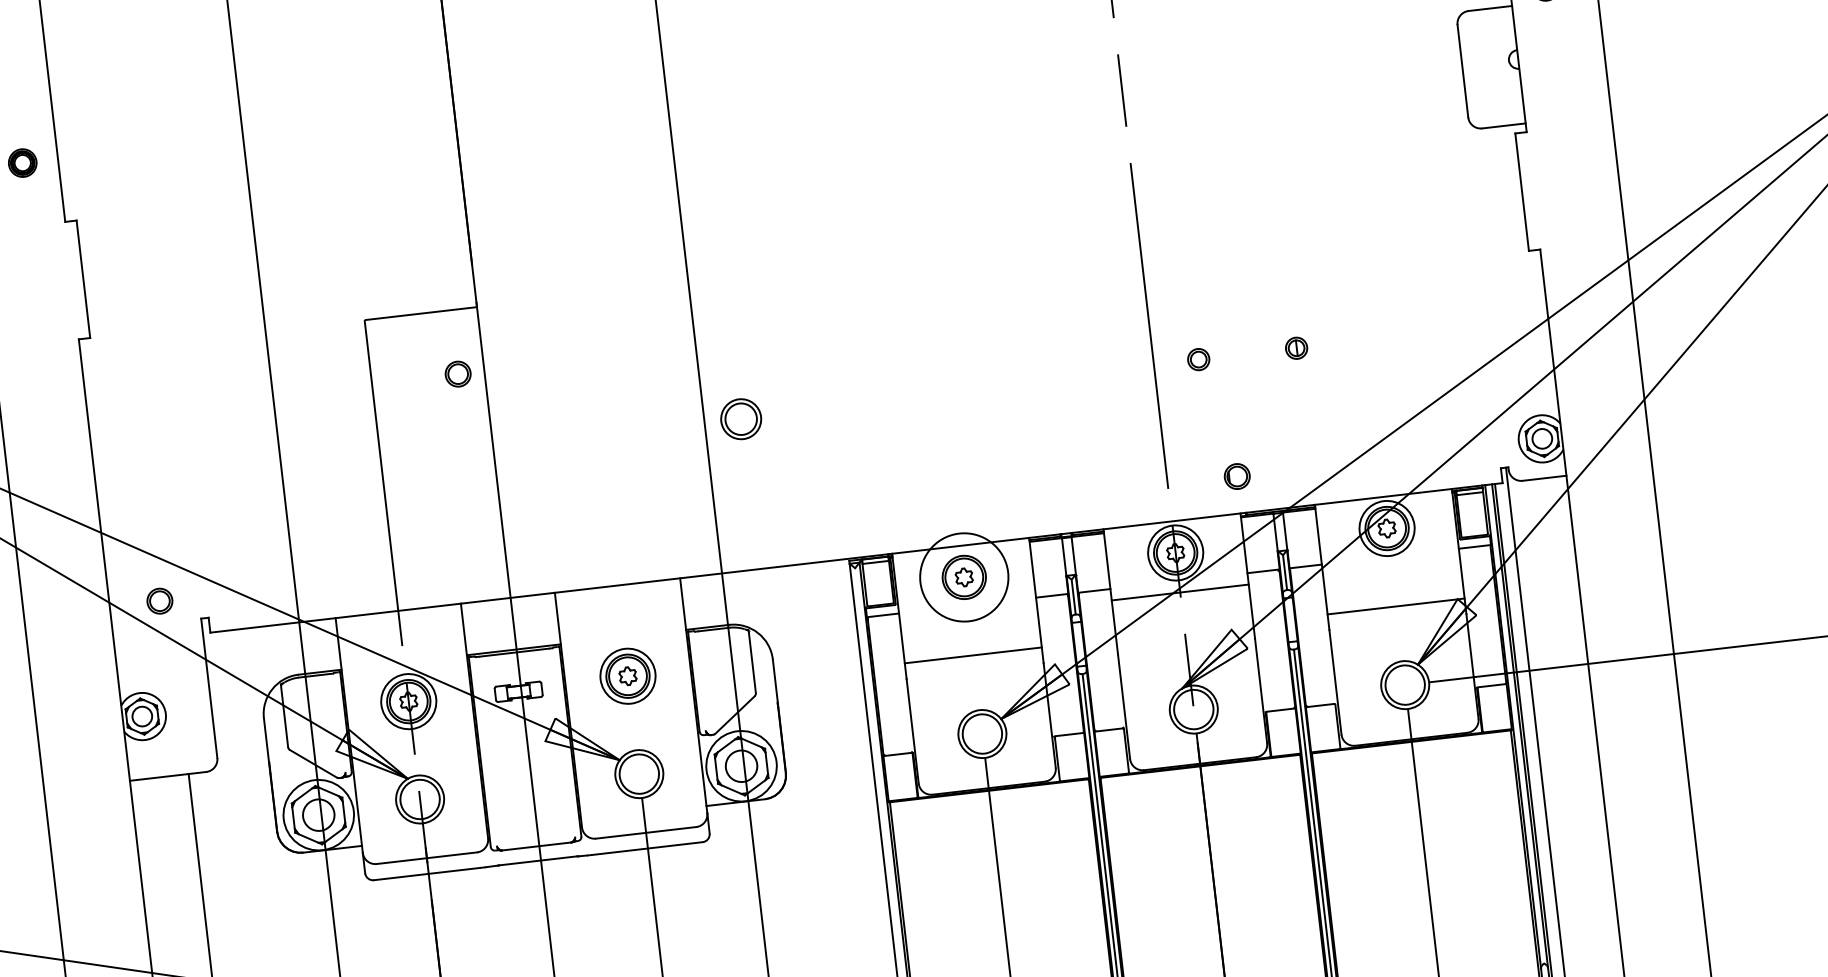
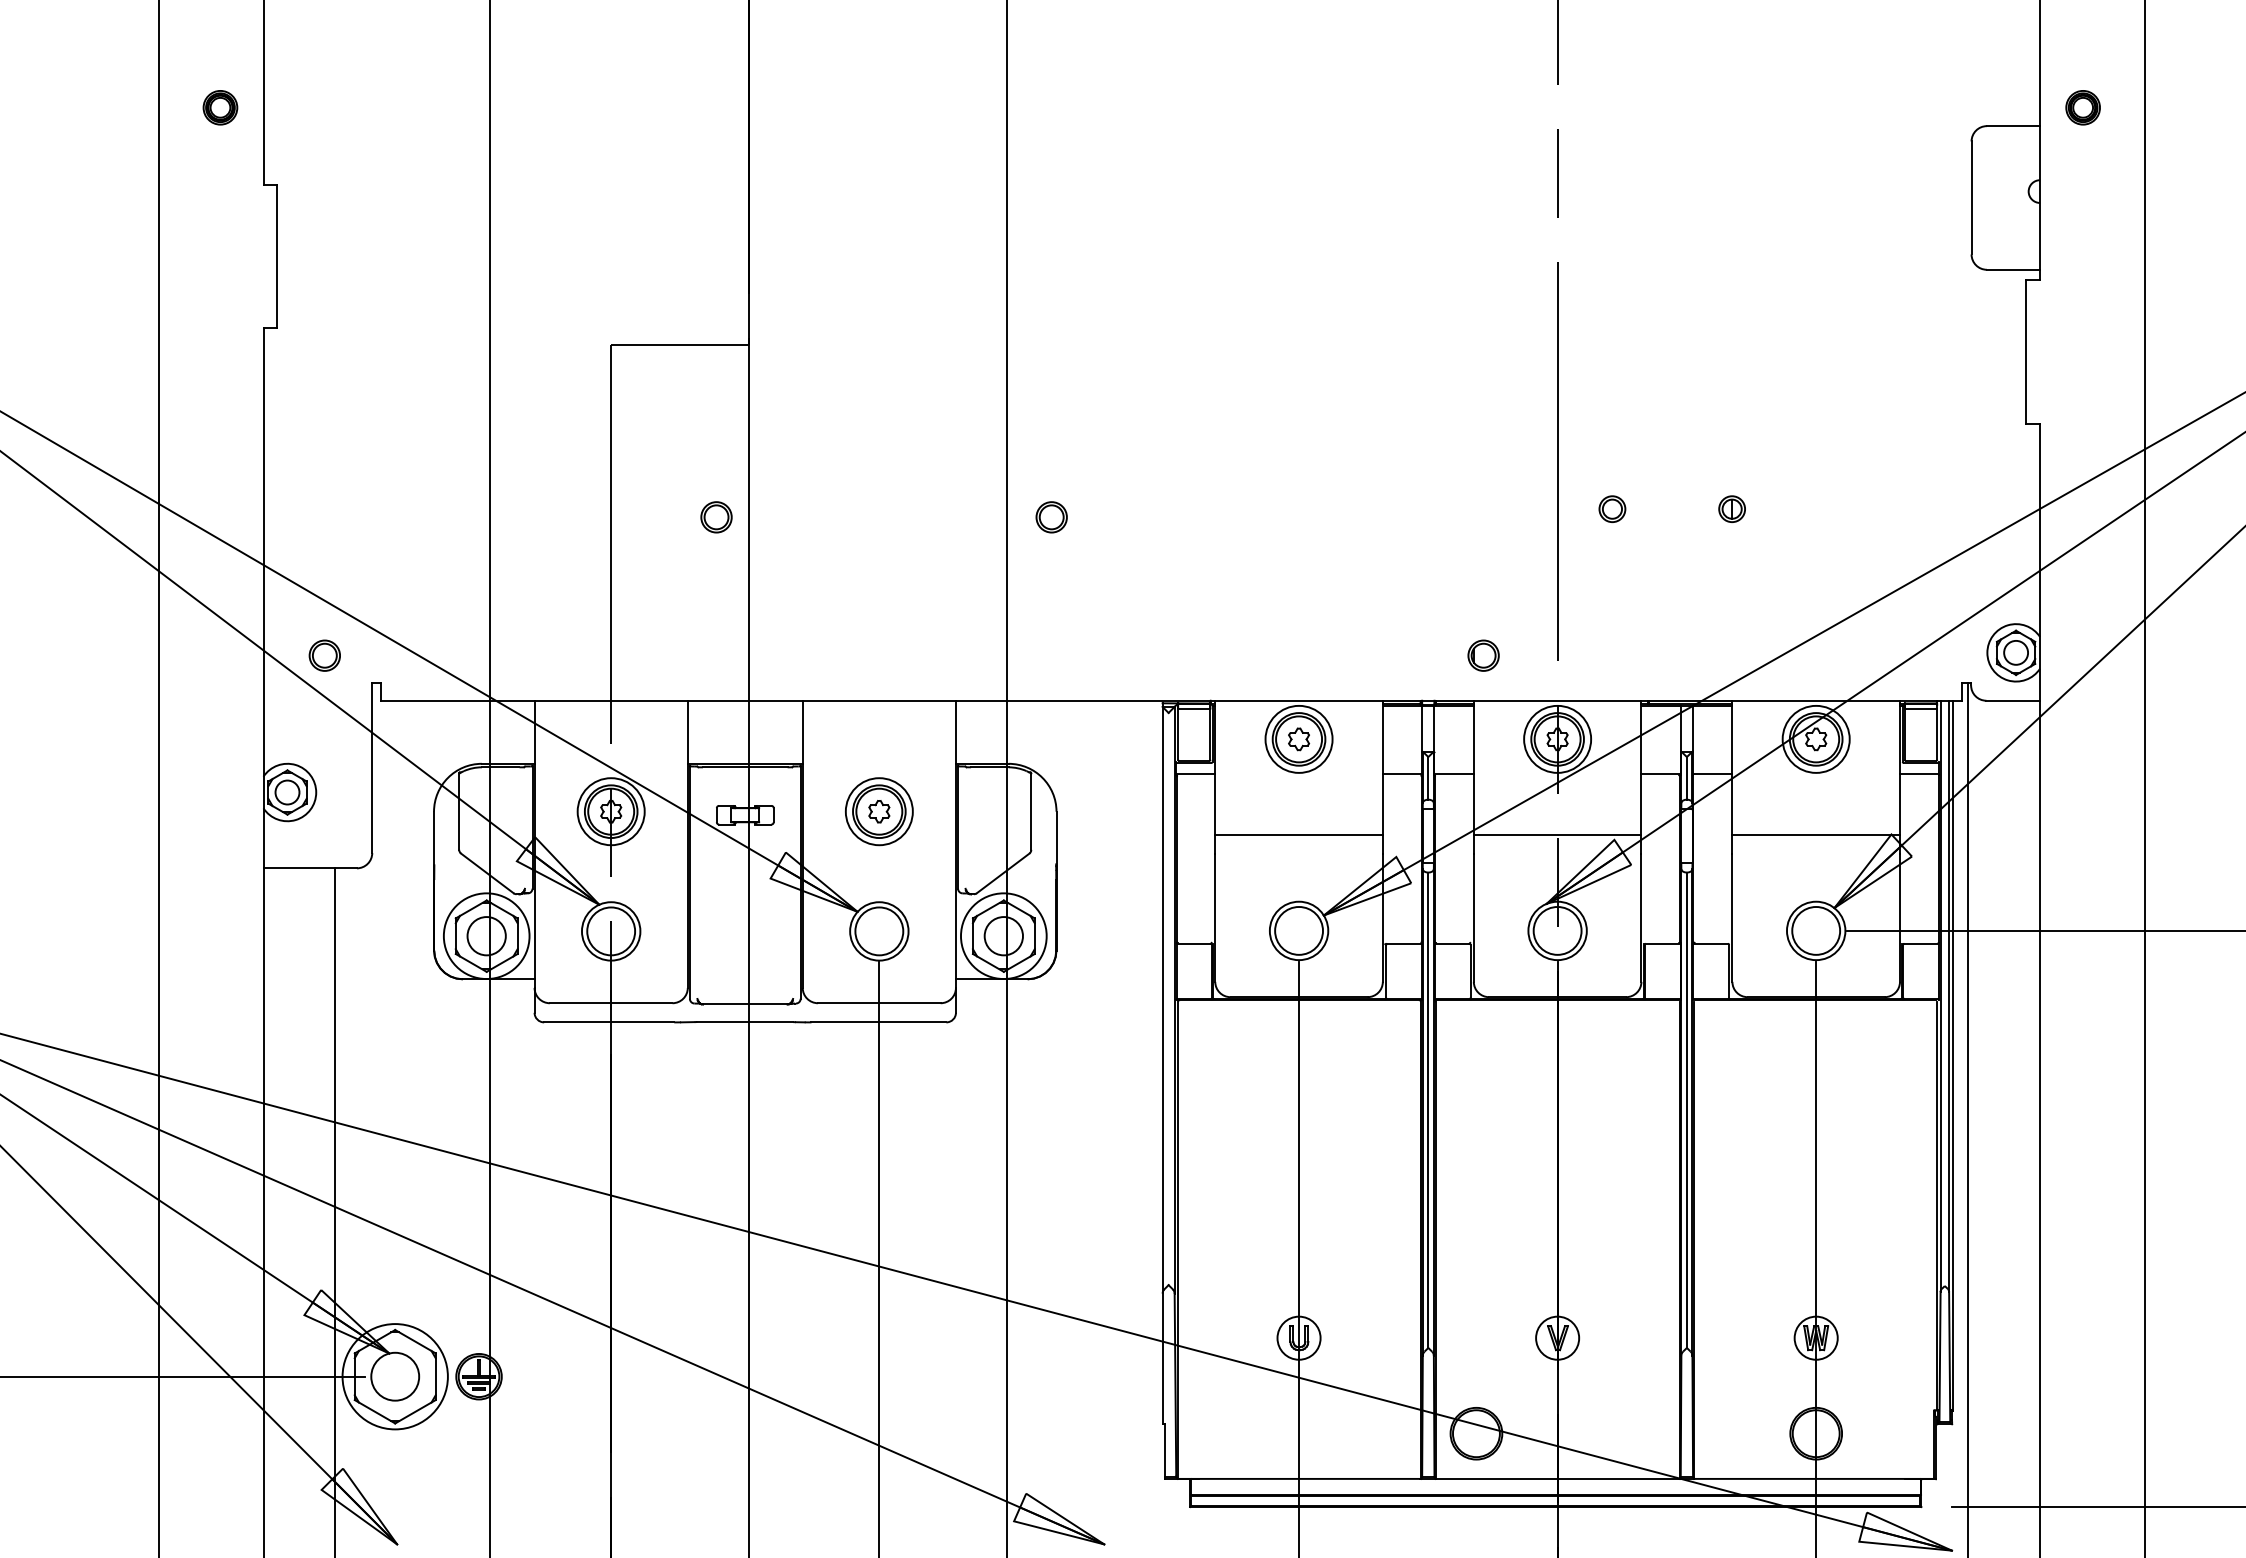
part: (458, 374) -> (716, 517), moved
part: (740, 419) -> (1051, 517), size x0.62
part: (1237, 476) -> (1483, 655), moved
circle: (963, 576) -> (1298, 738), size x0.62
line: (1180, 592) -> (1557, 834), moved

